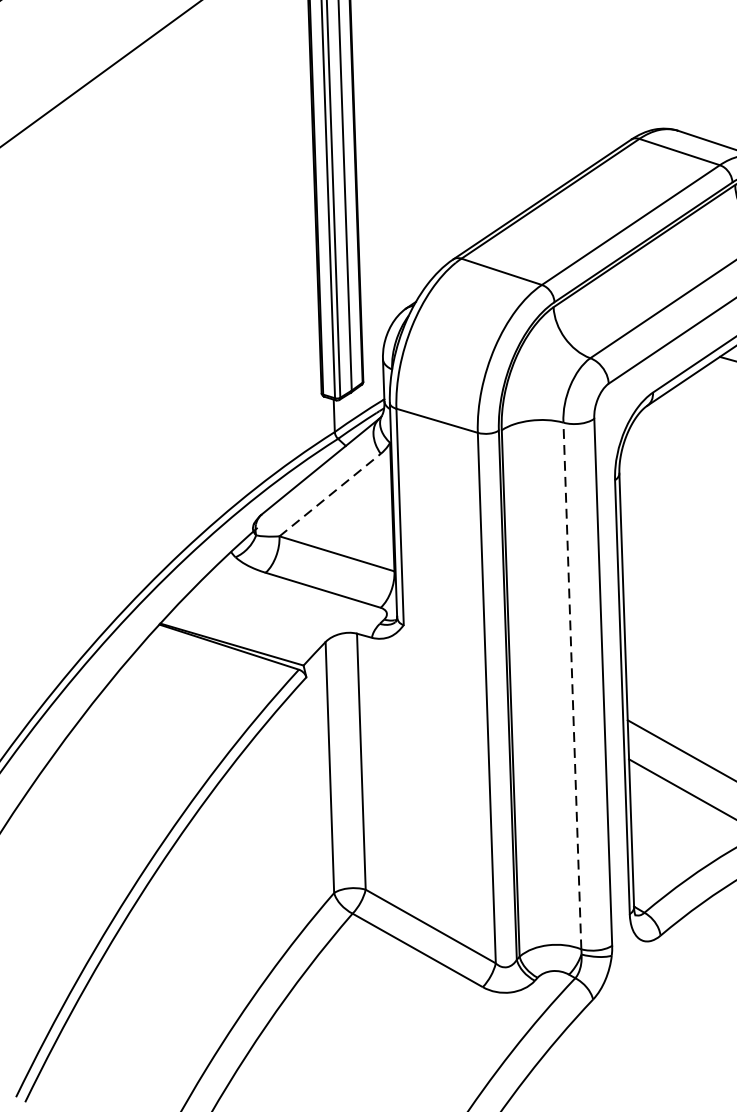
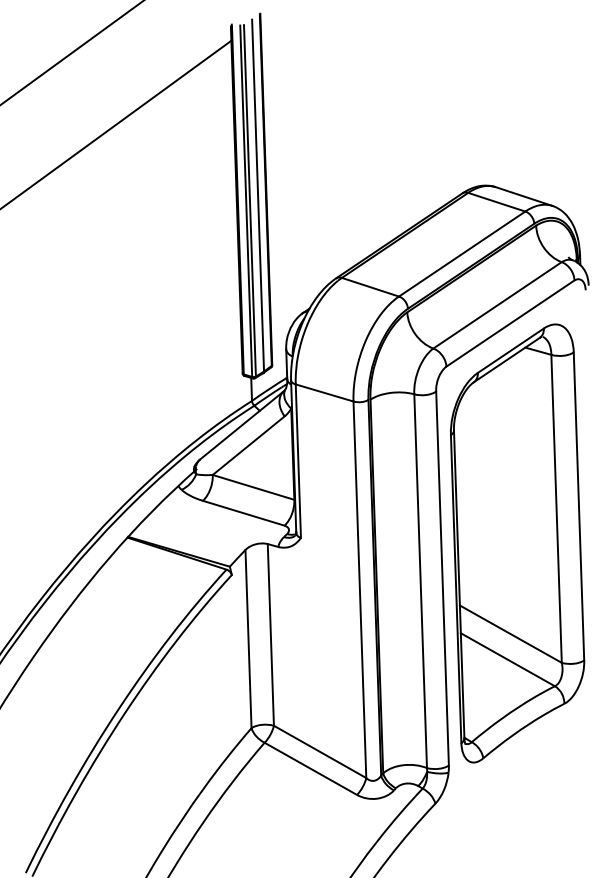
line: (331, 494) -> (249, 445), dashed -> solid
line: (572, 685) -> (420, 580), dashed -> solid

